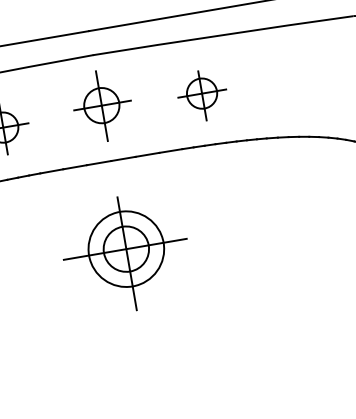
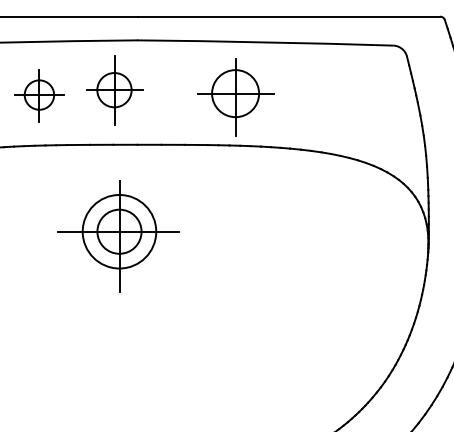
part: (202, 96) -> (235, 97), size x1.6
part: (101, 105) -> (114, 90), moved
part: (126, 254) -> (118, 236), moved

